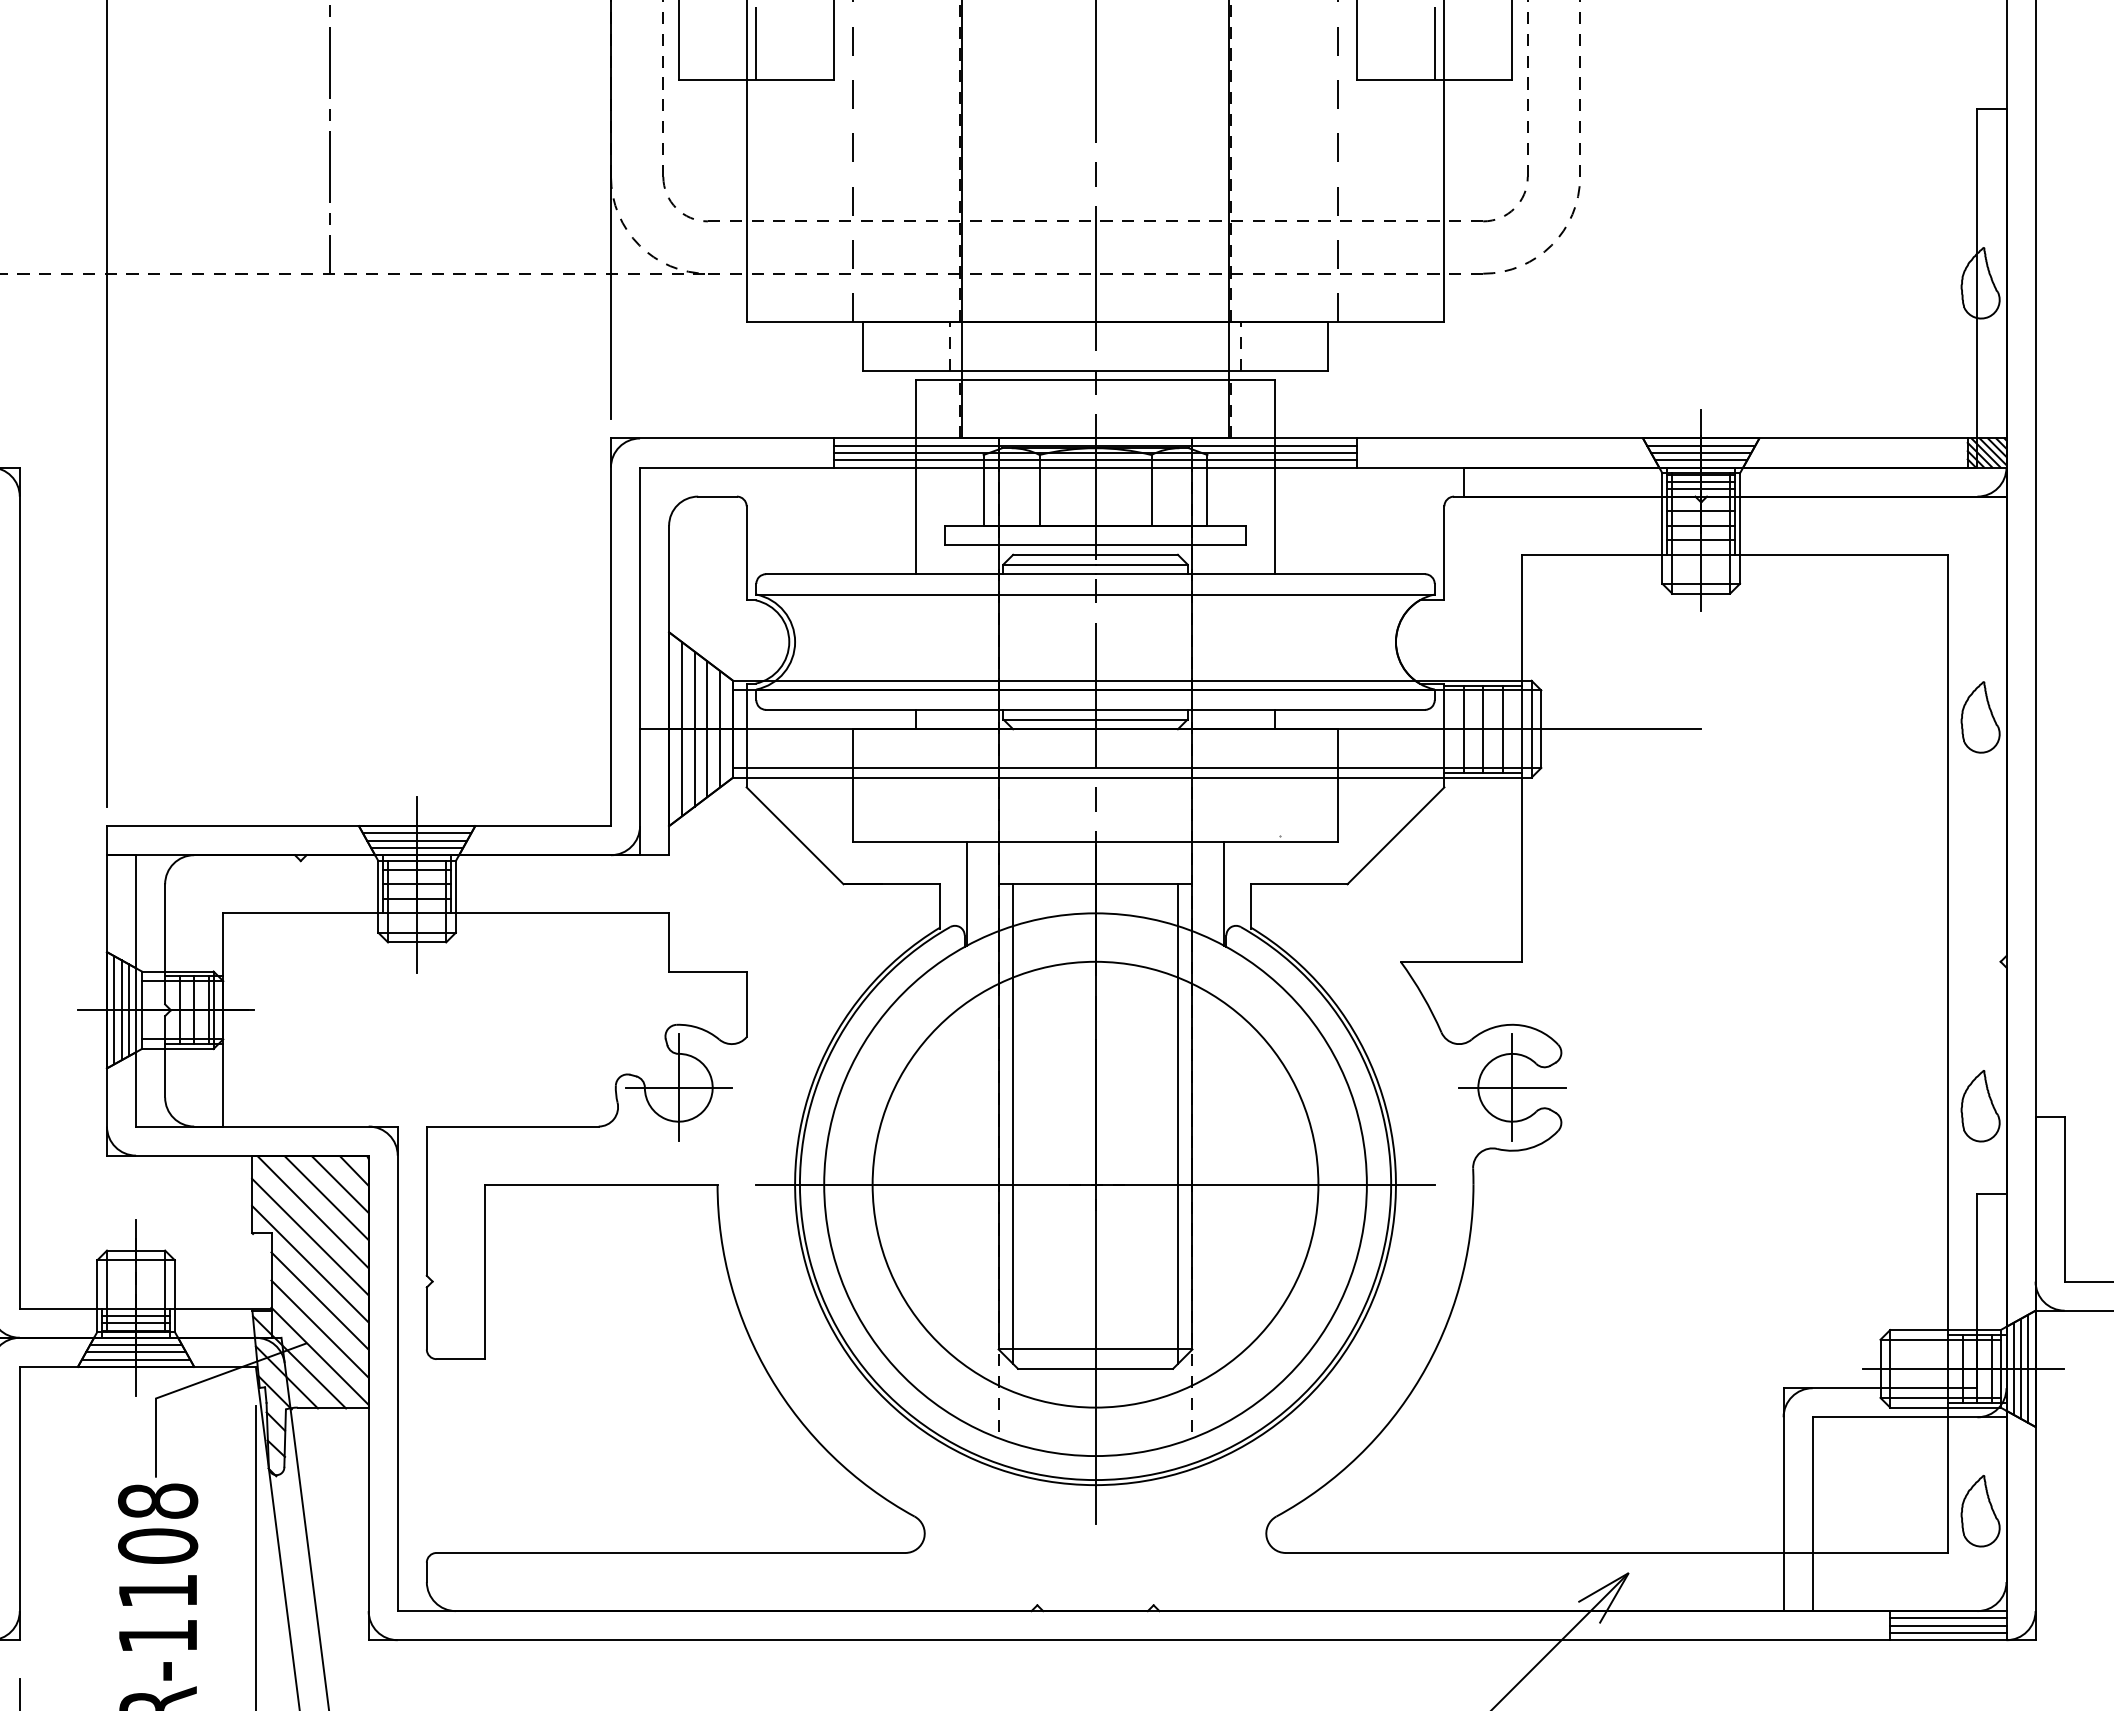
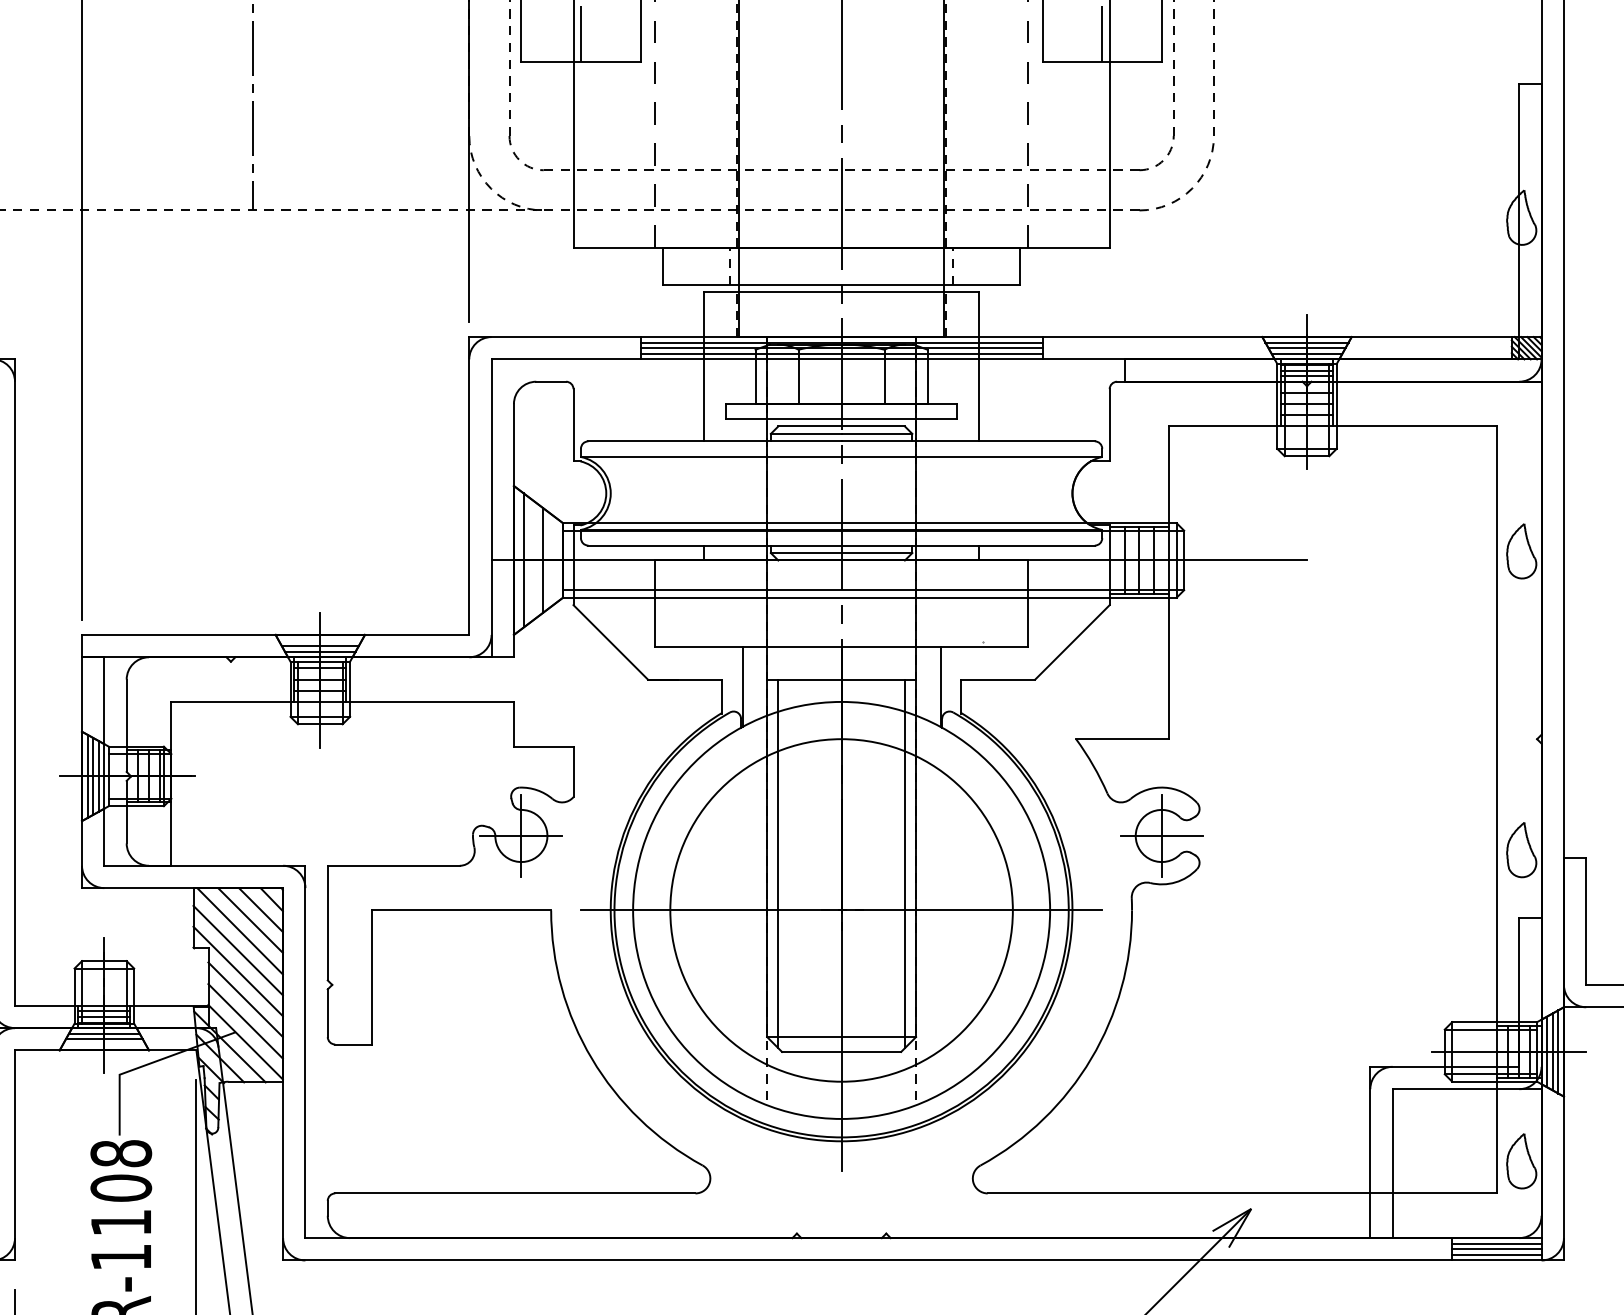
line: (694, 728) -> (533, 559), removed
line: (720, 729) -> (553, 560), removed
line: (417, 833) -> (320, 640), removed
line: (135, 1359) -> (103, 1044), removed

